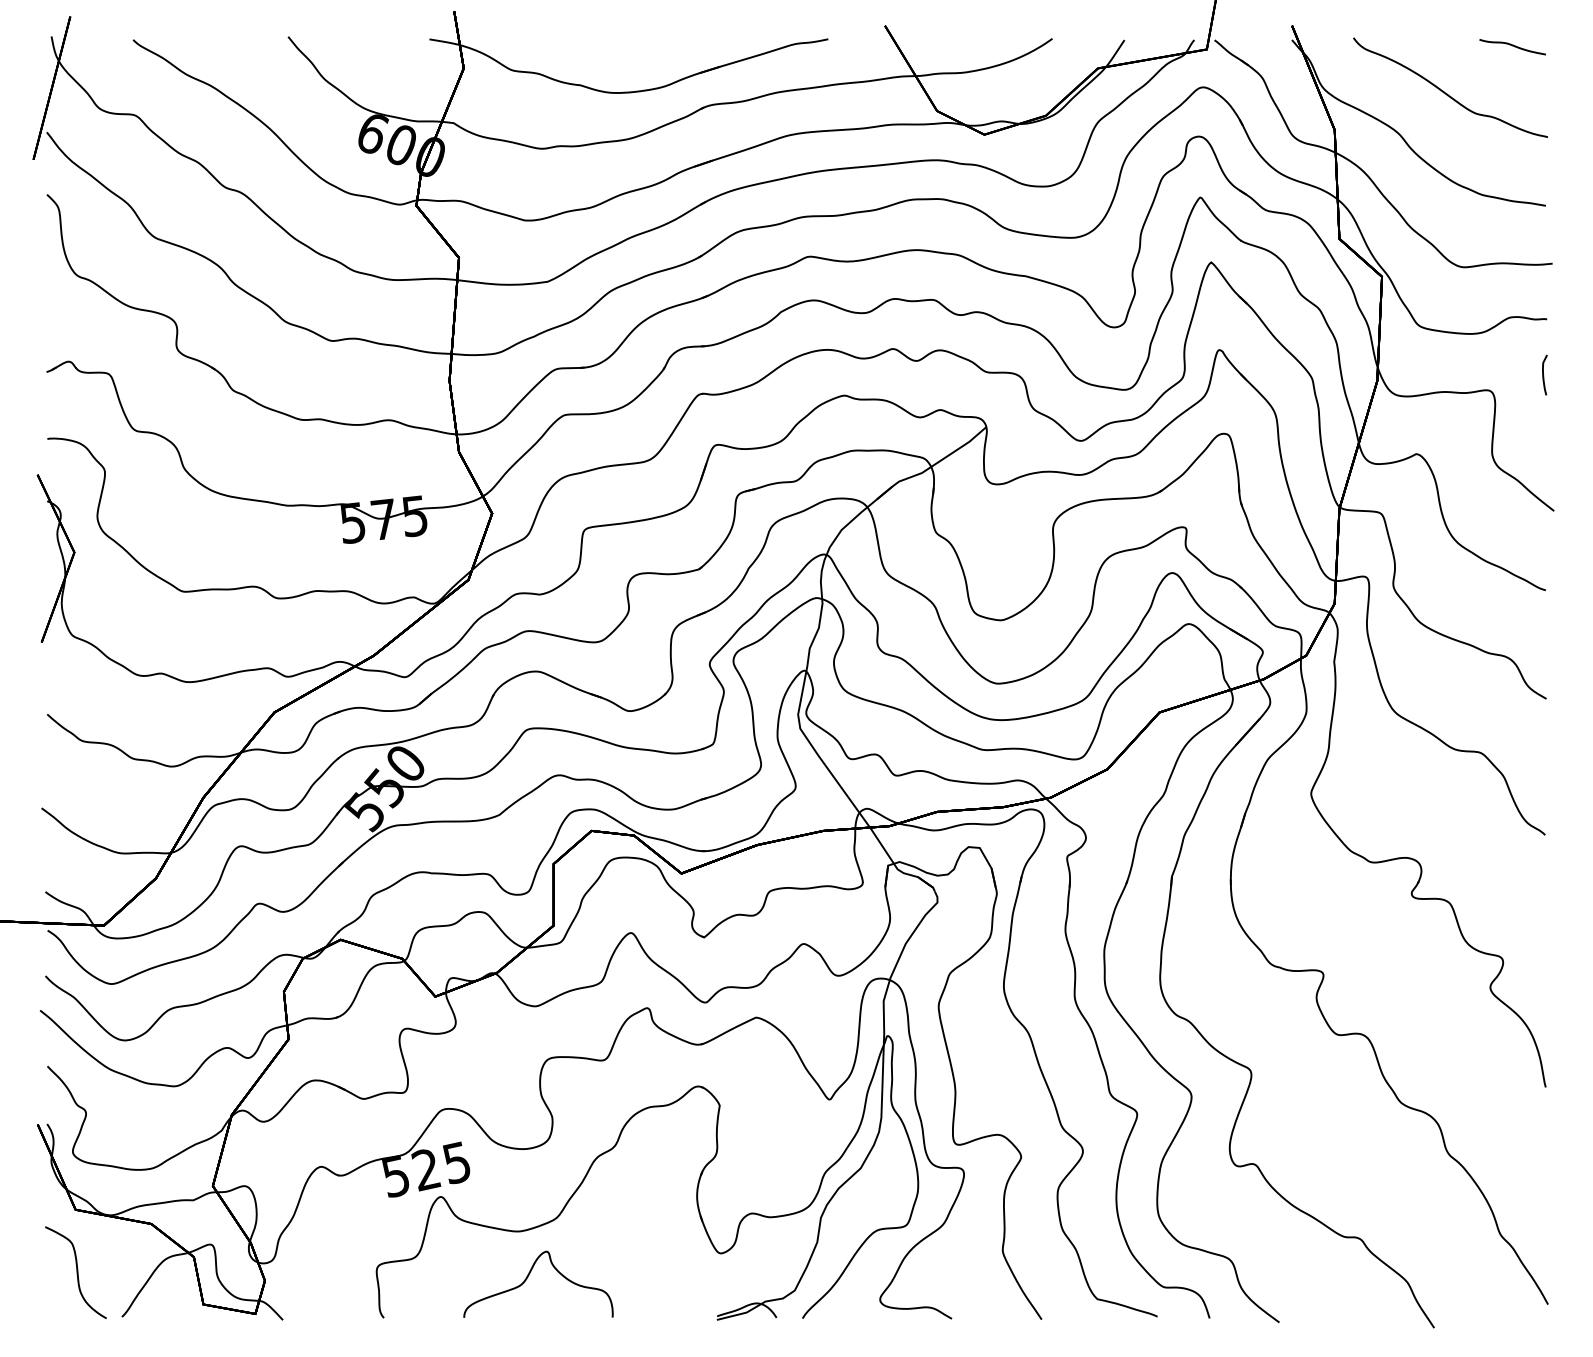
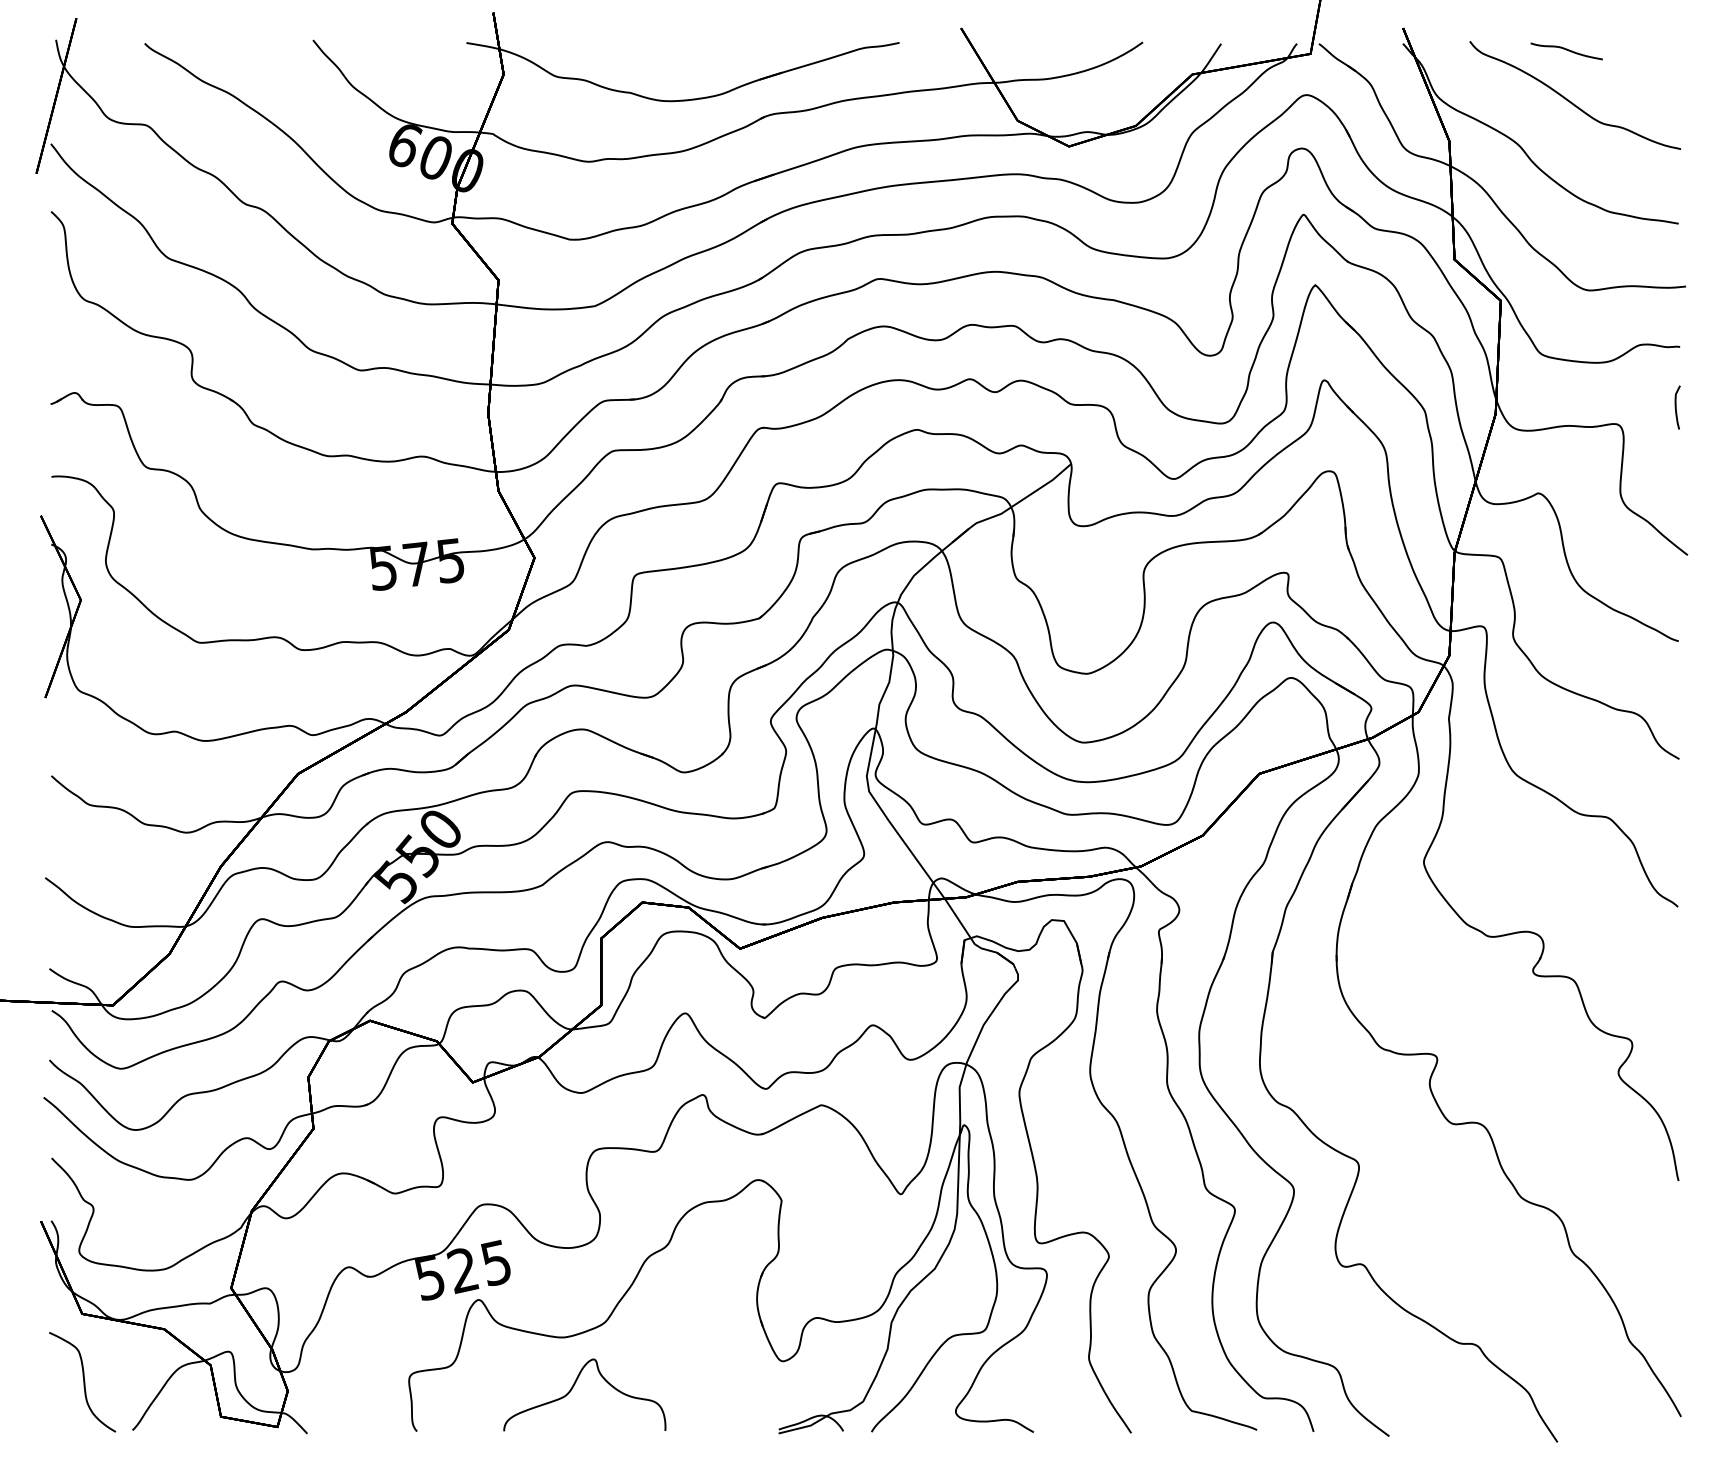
part: (1512, 47) -> (1566, 51), moved

